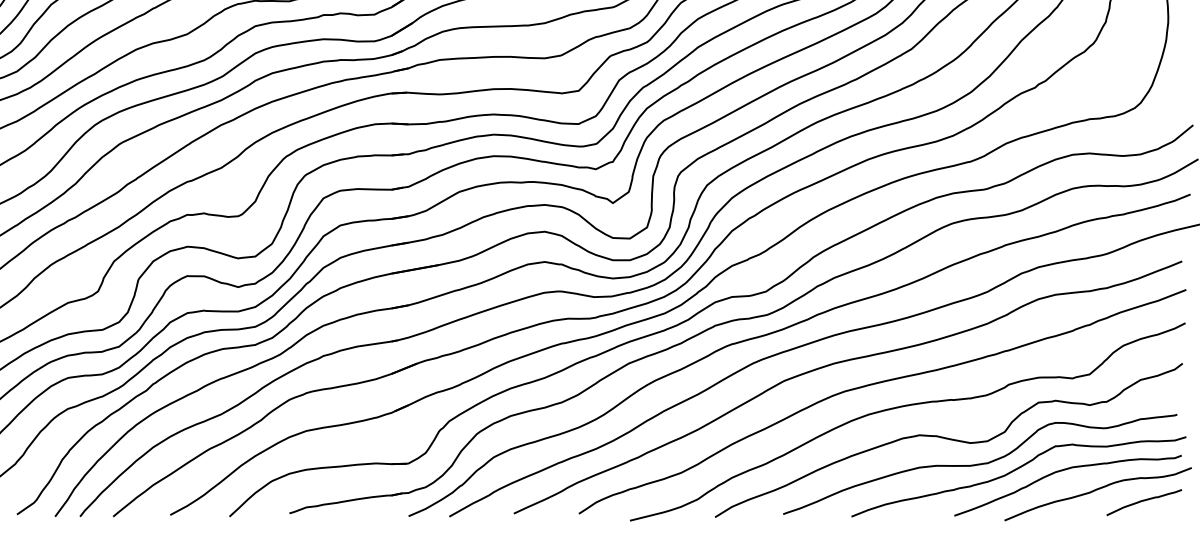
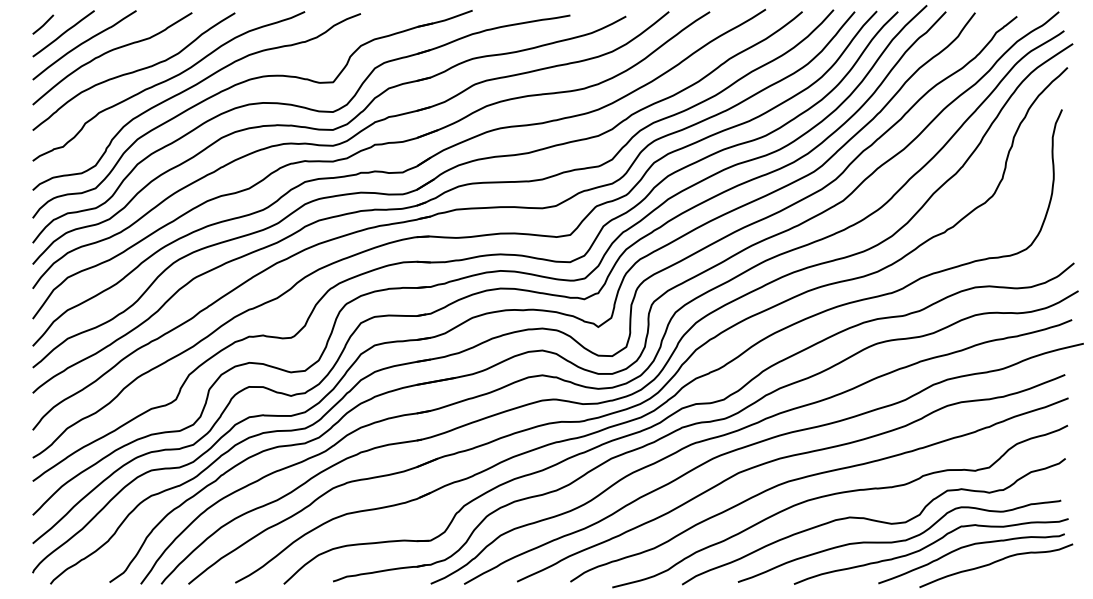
curve: (1144, 501) -> (1034, 571), removed

